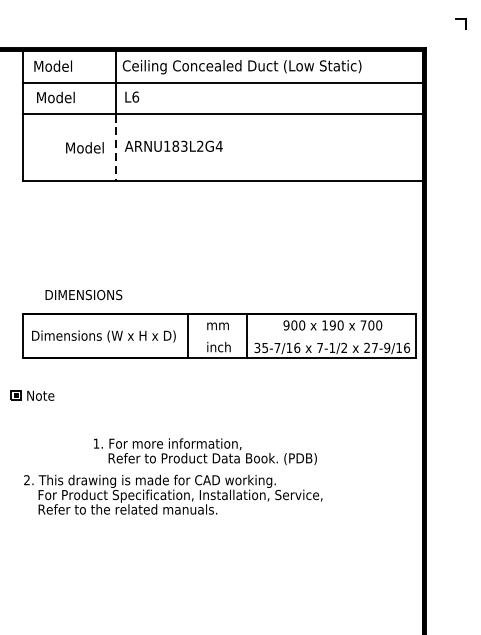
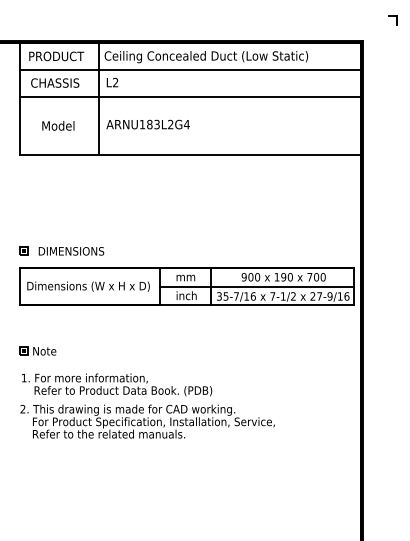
text: (67, 66) -> (57, 56), Model -> PRODUCT
text: (65, 96) -> (55, 82), Model -> CHASSIS
text: (135, 96) -> (115, 82), L6 -> L2
text: (85, 147) -> (58, 125), moved
line: (115, 147) -> (98, 125), dashed -> solid
part: (27, 294) -> (23, 250), added
line: (300, 336) -> (256, 286), added
part: (32, 394) -> (37, 350), moved
text: (205, 451) -> (117, 384), moved

